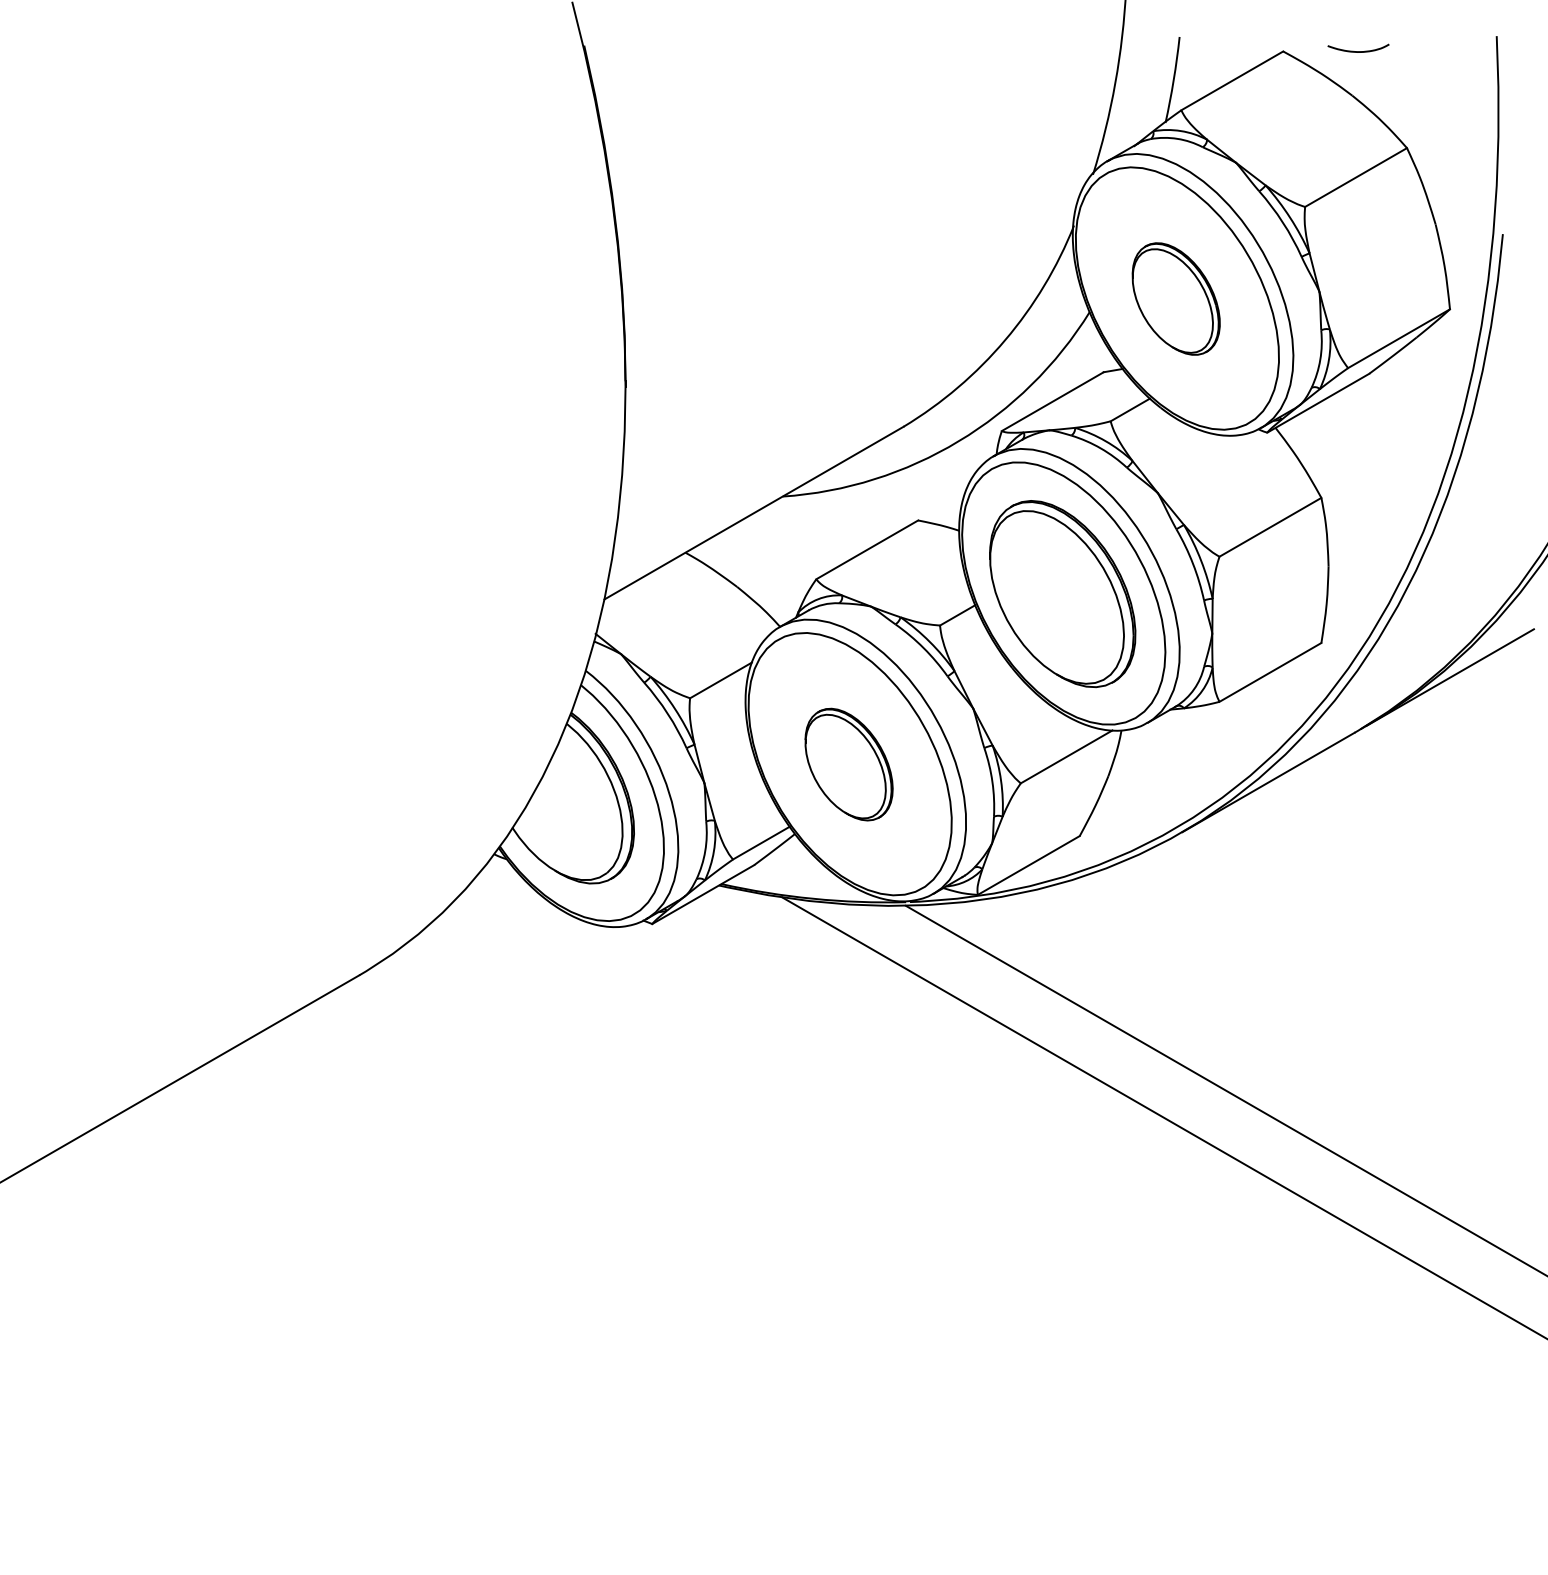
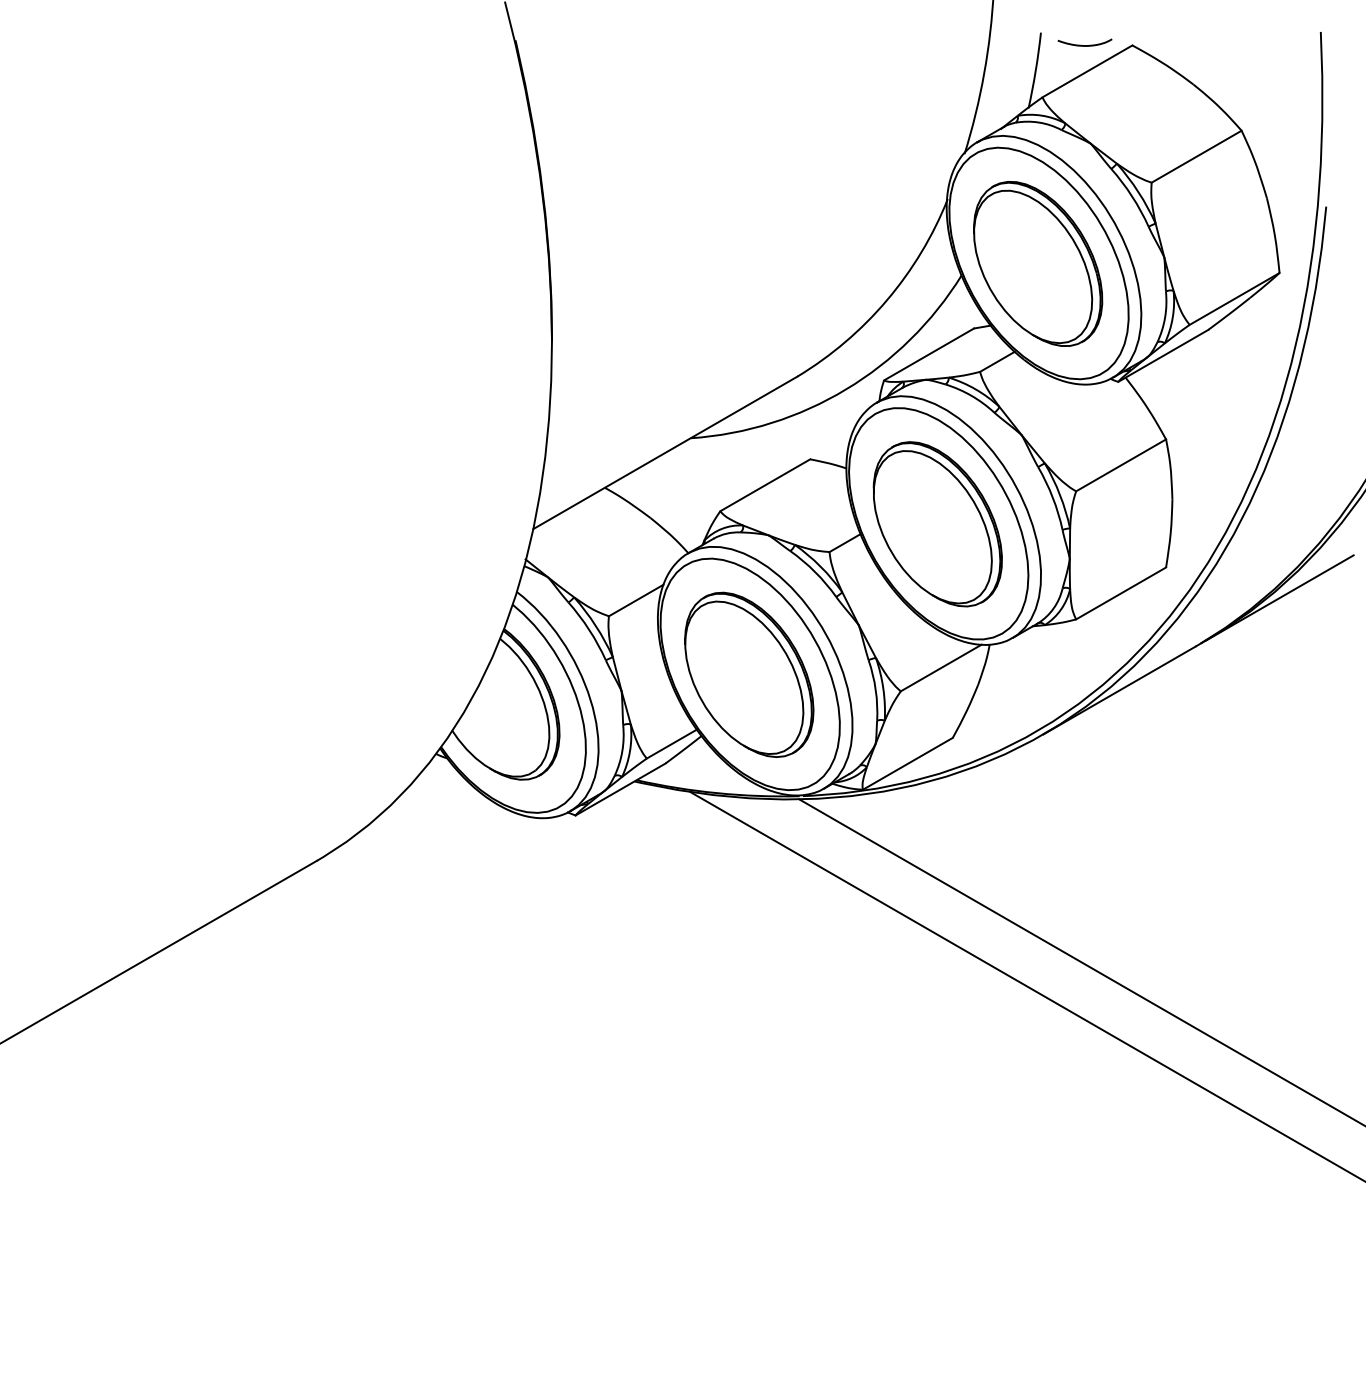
curve: (1358, 51) -> (1084, 45), moved
part: (1175, 298) -> (1037, 263), size x1.67
part: (848, 764) -> (748, 674), size x1.67

